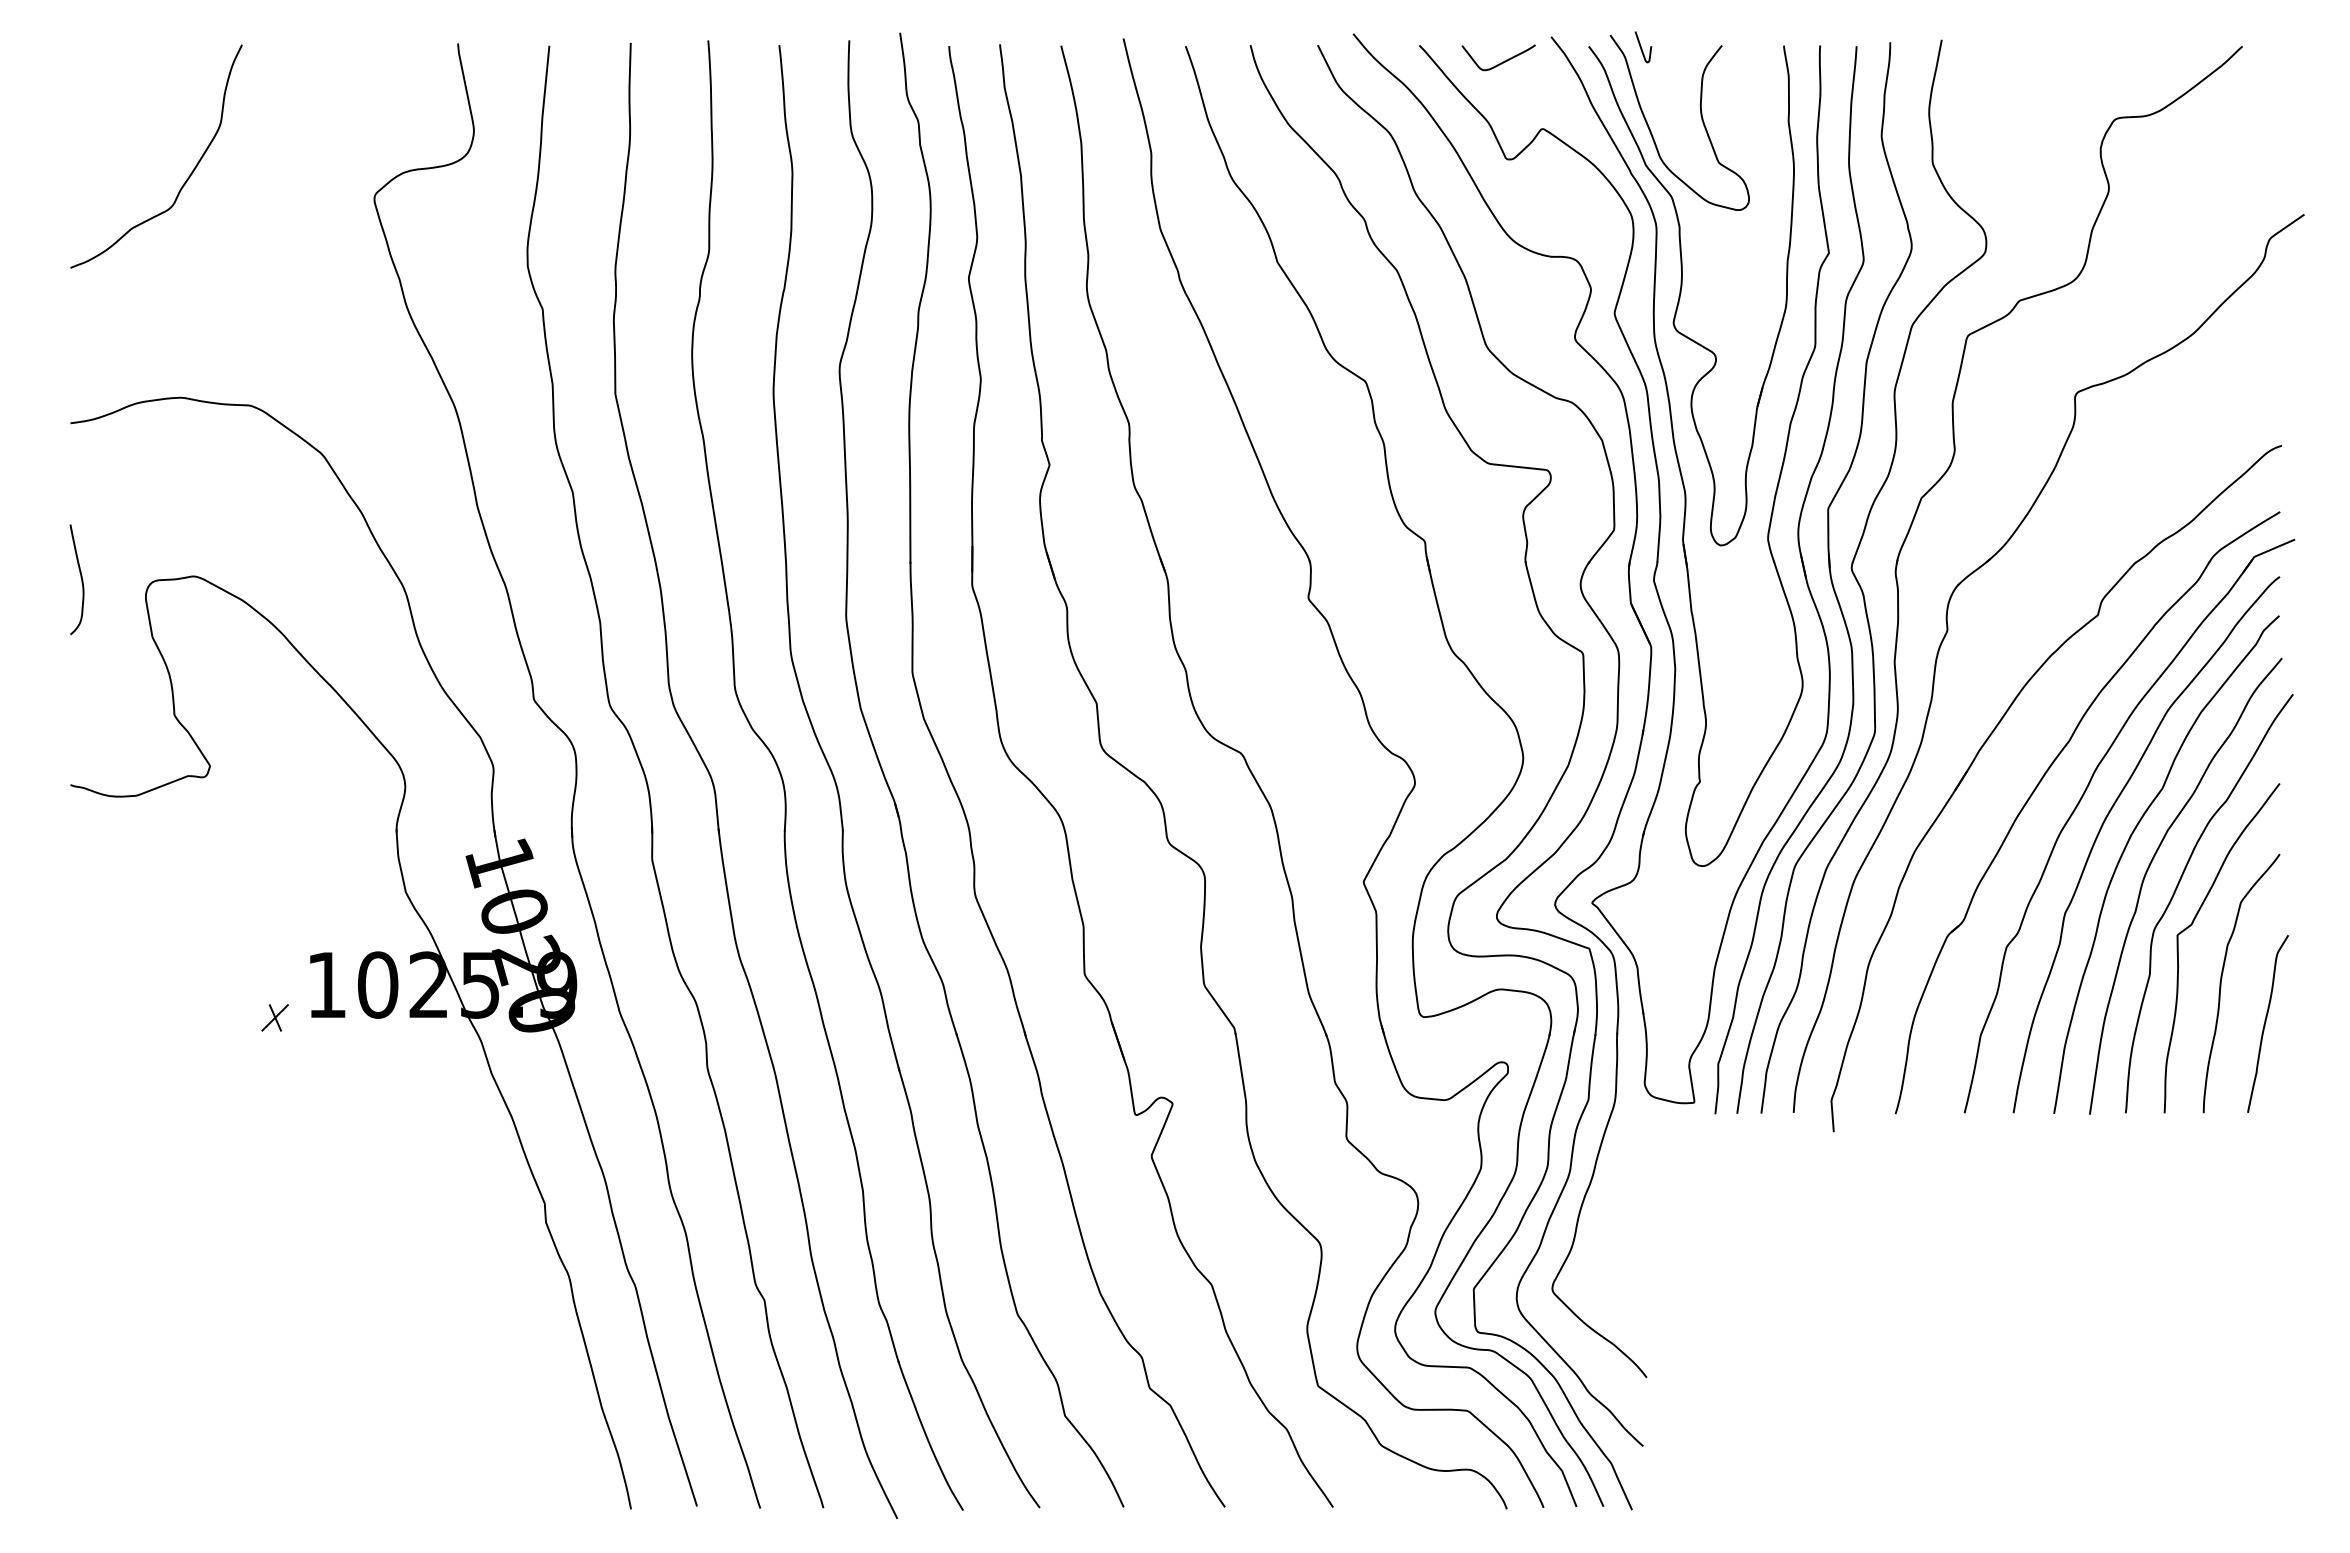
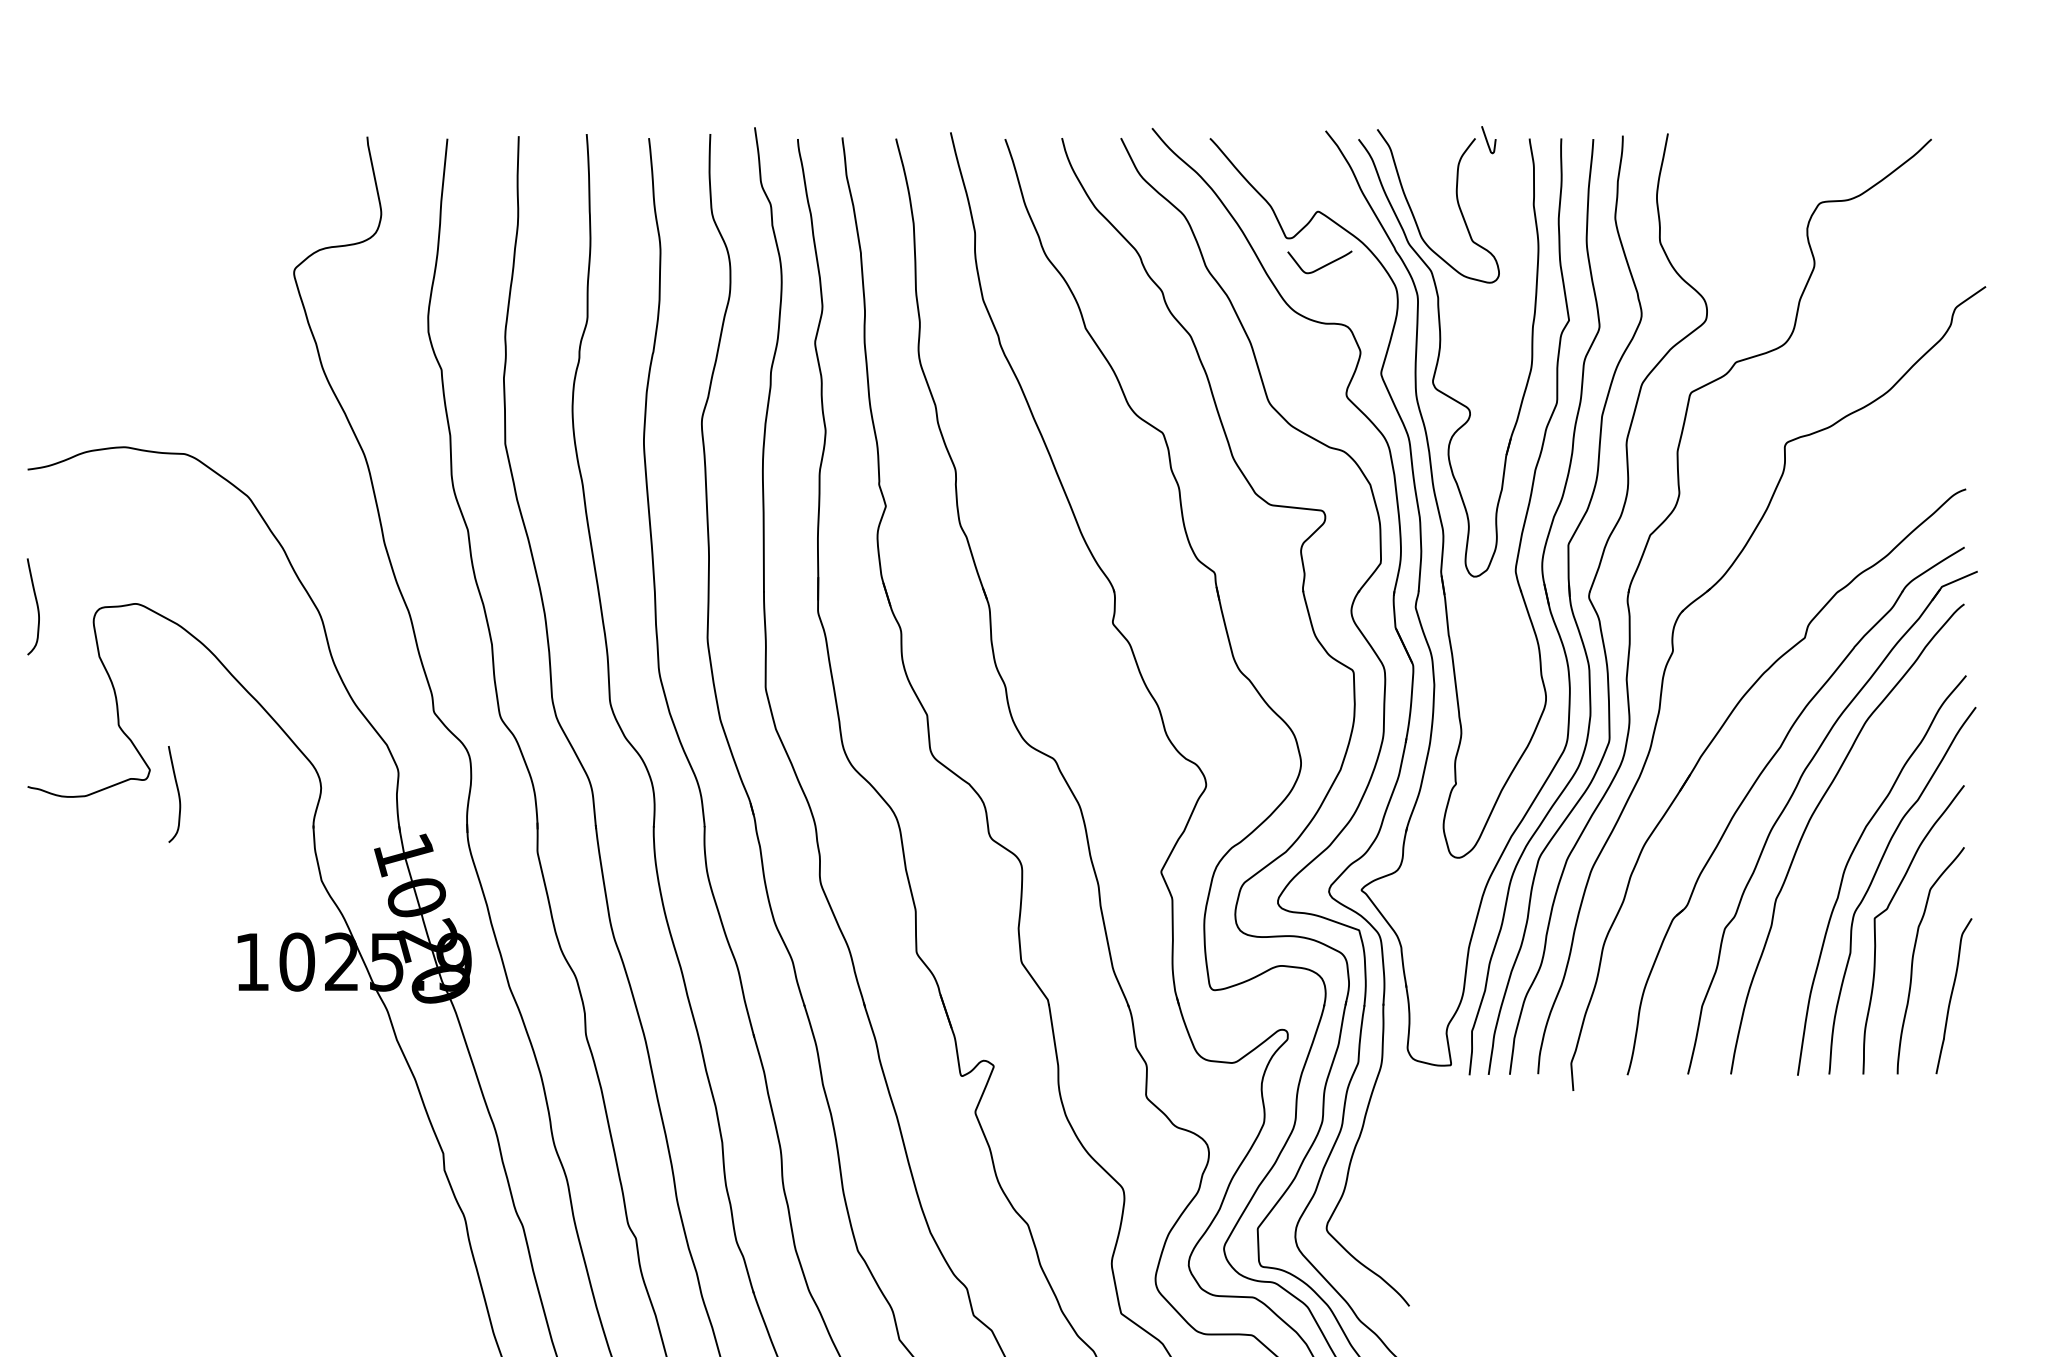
curve: (1642, 48) -> (1488, 141), moved
curve: (1500, 62) -> (1321, 266), moved
curve: (185, 180) -> (128, 256), removed
curve: (241, 791) -> (177, 792), added
curve: (2125, 850) -> (1829, 844), removed
part: (274, 1017) -> (206, 990), removed

